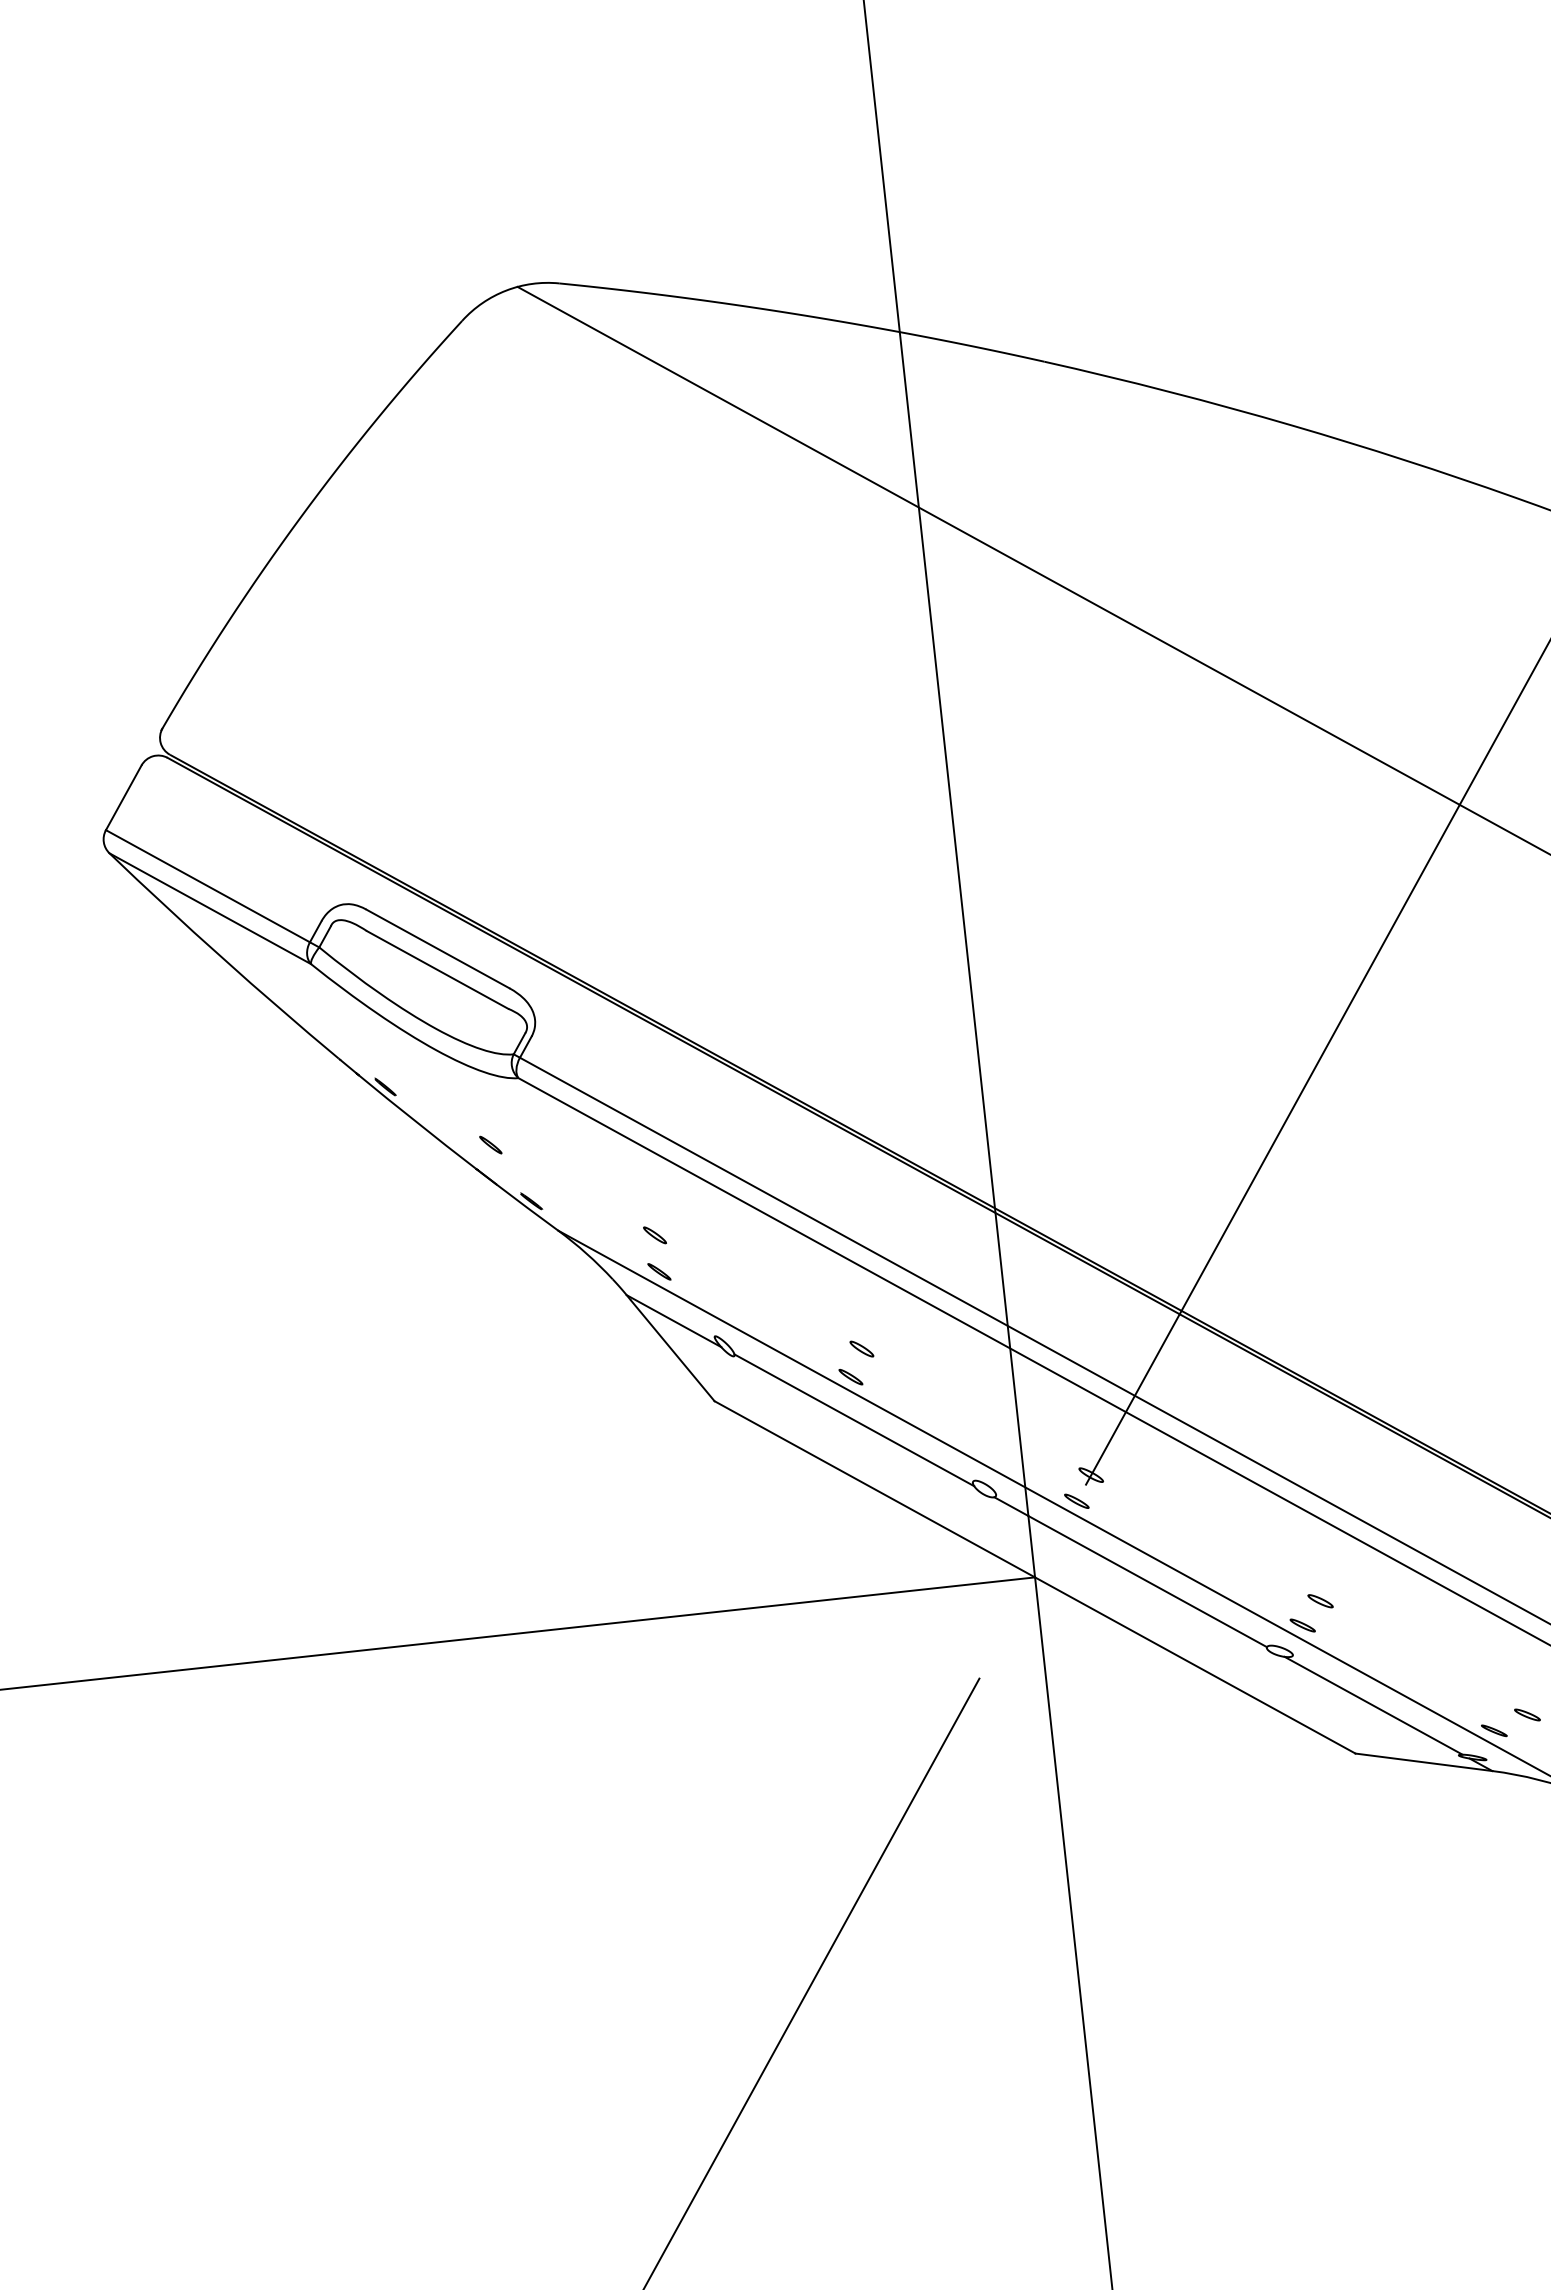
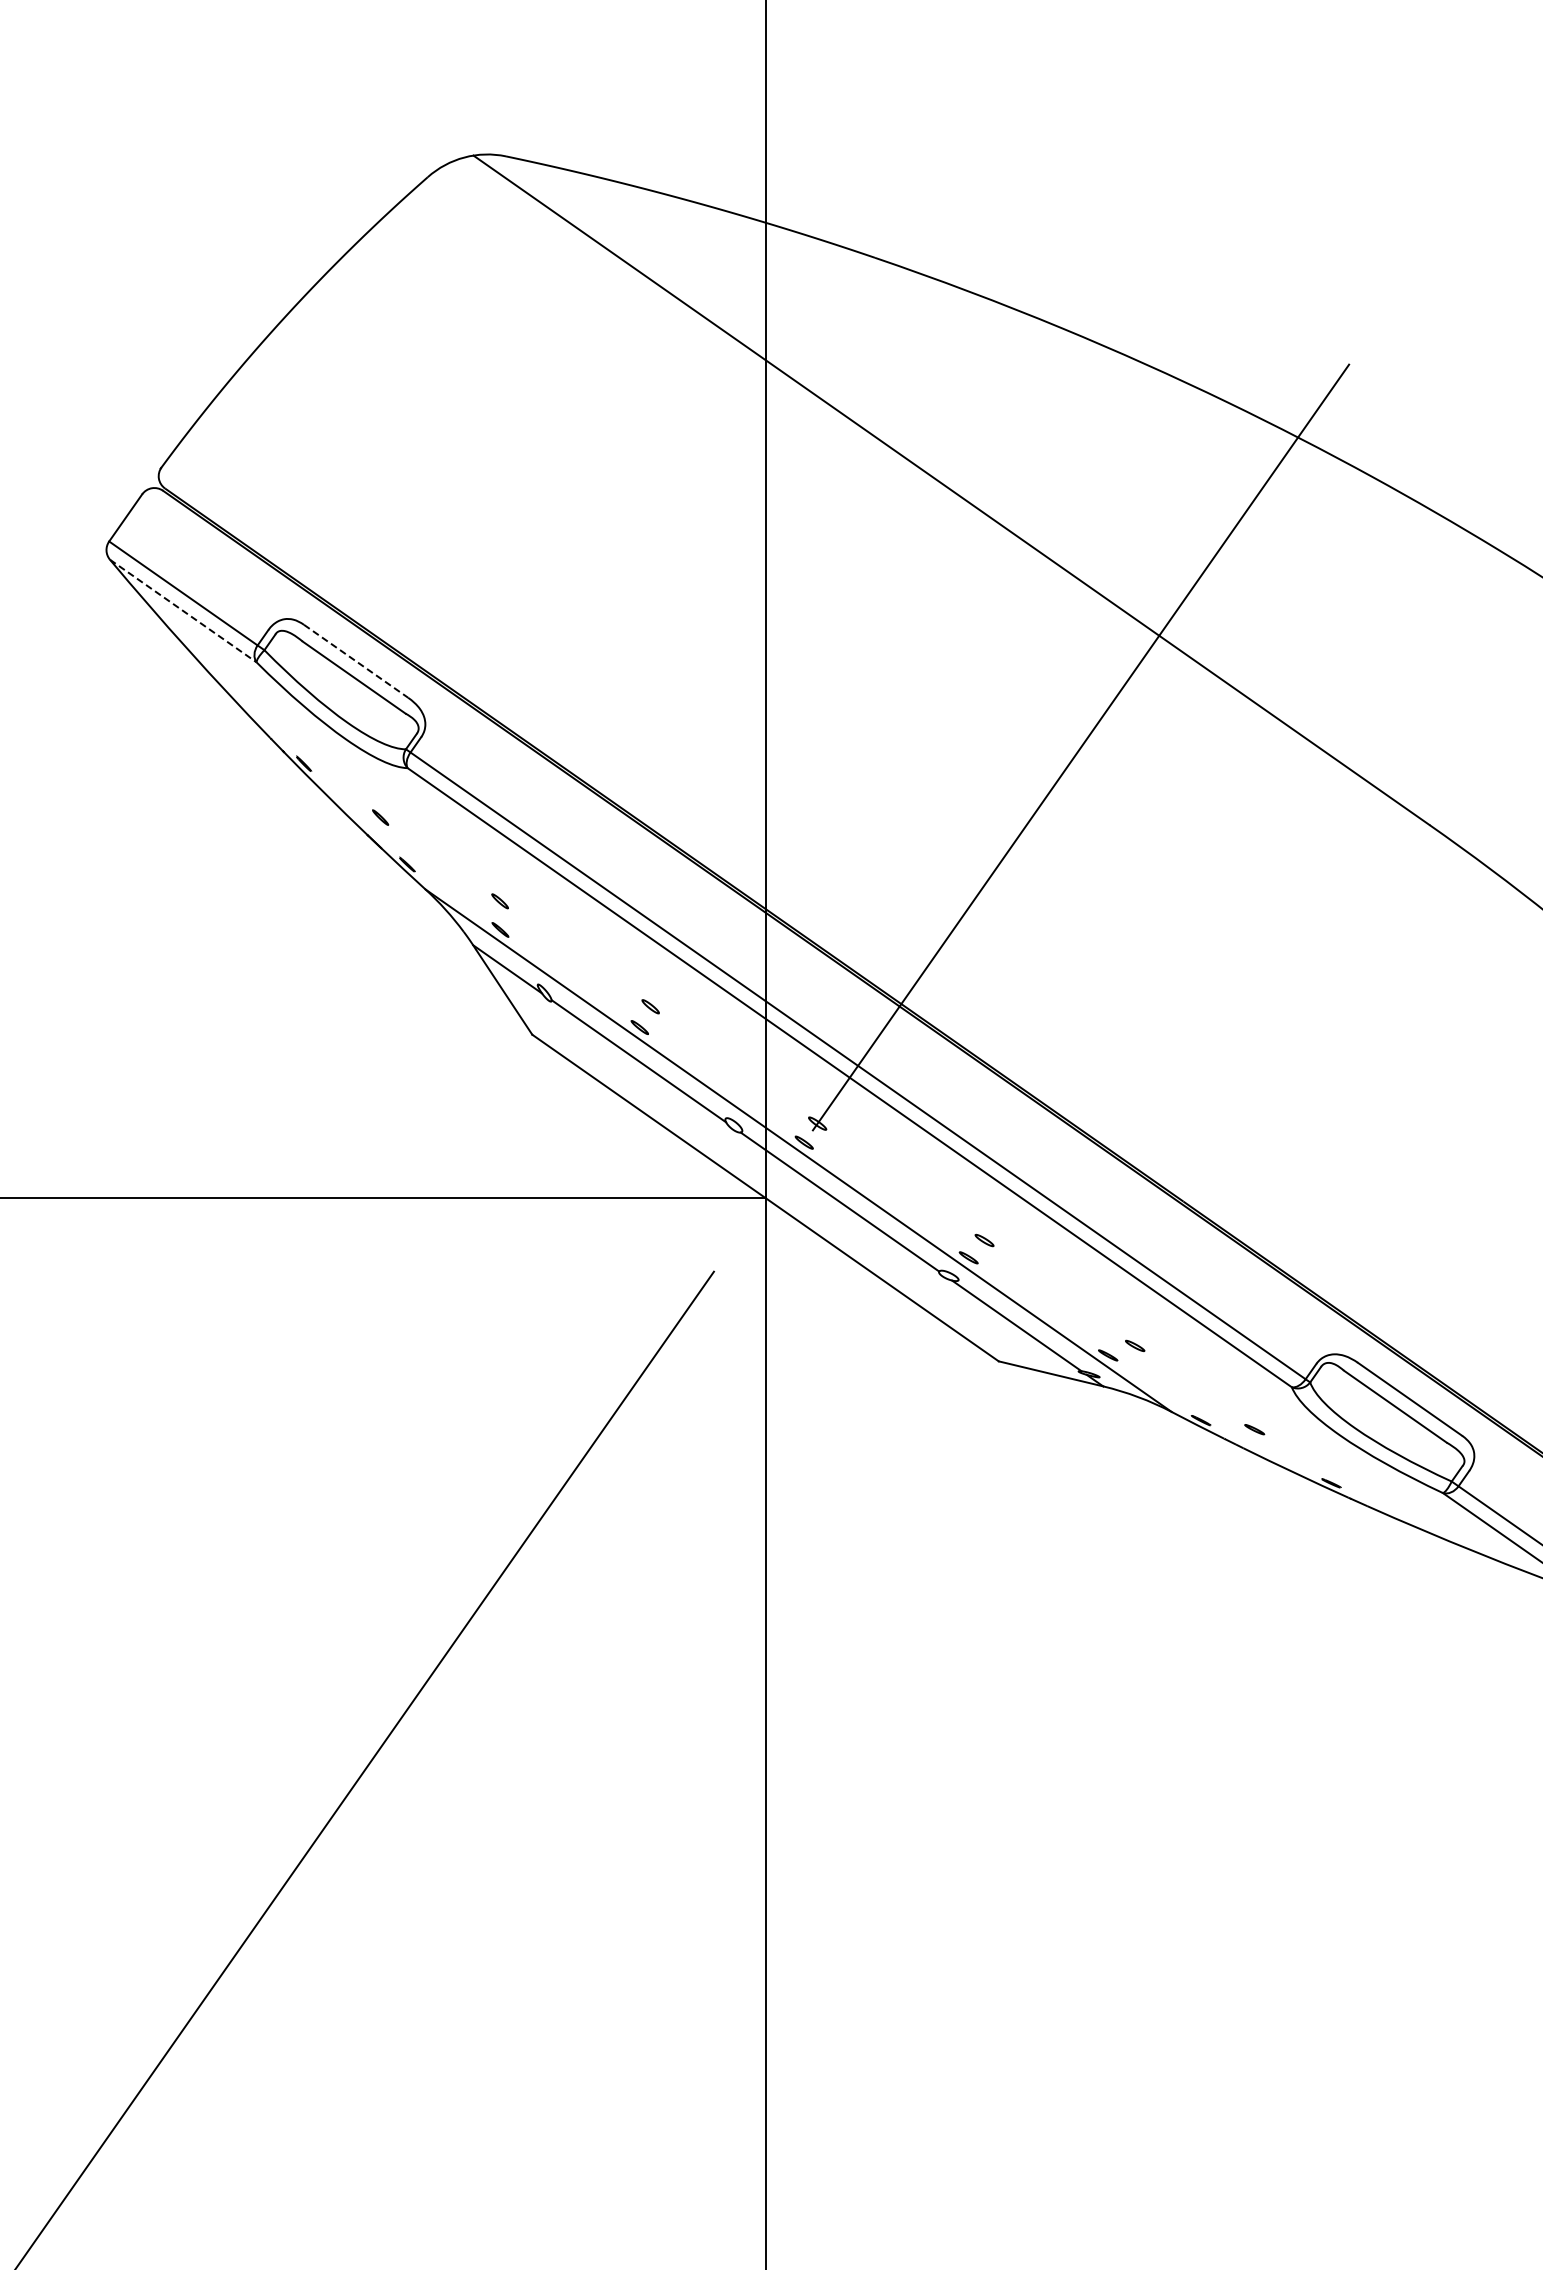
line: (210, 909) -> (183, 611), solid -> dashed
line: (438, 949) -> (356, 661), solid -> dashed

